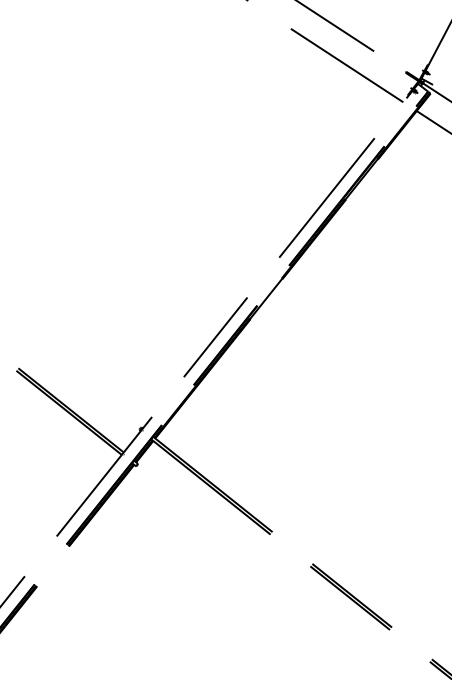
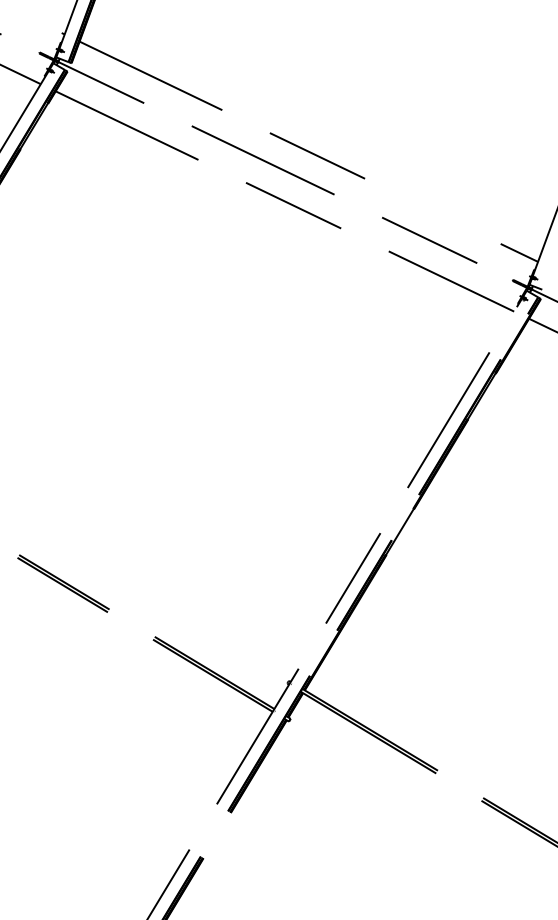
line: (415, 46) -> (519, 252), added

